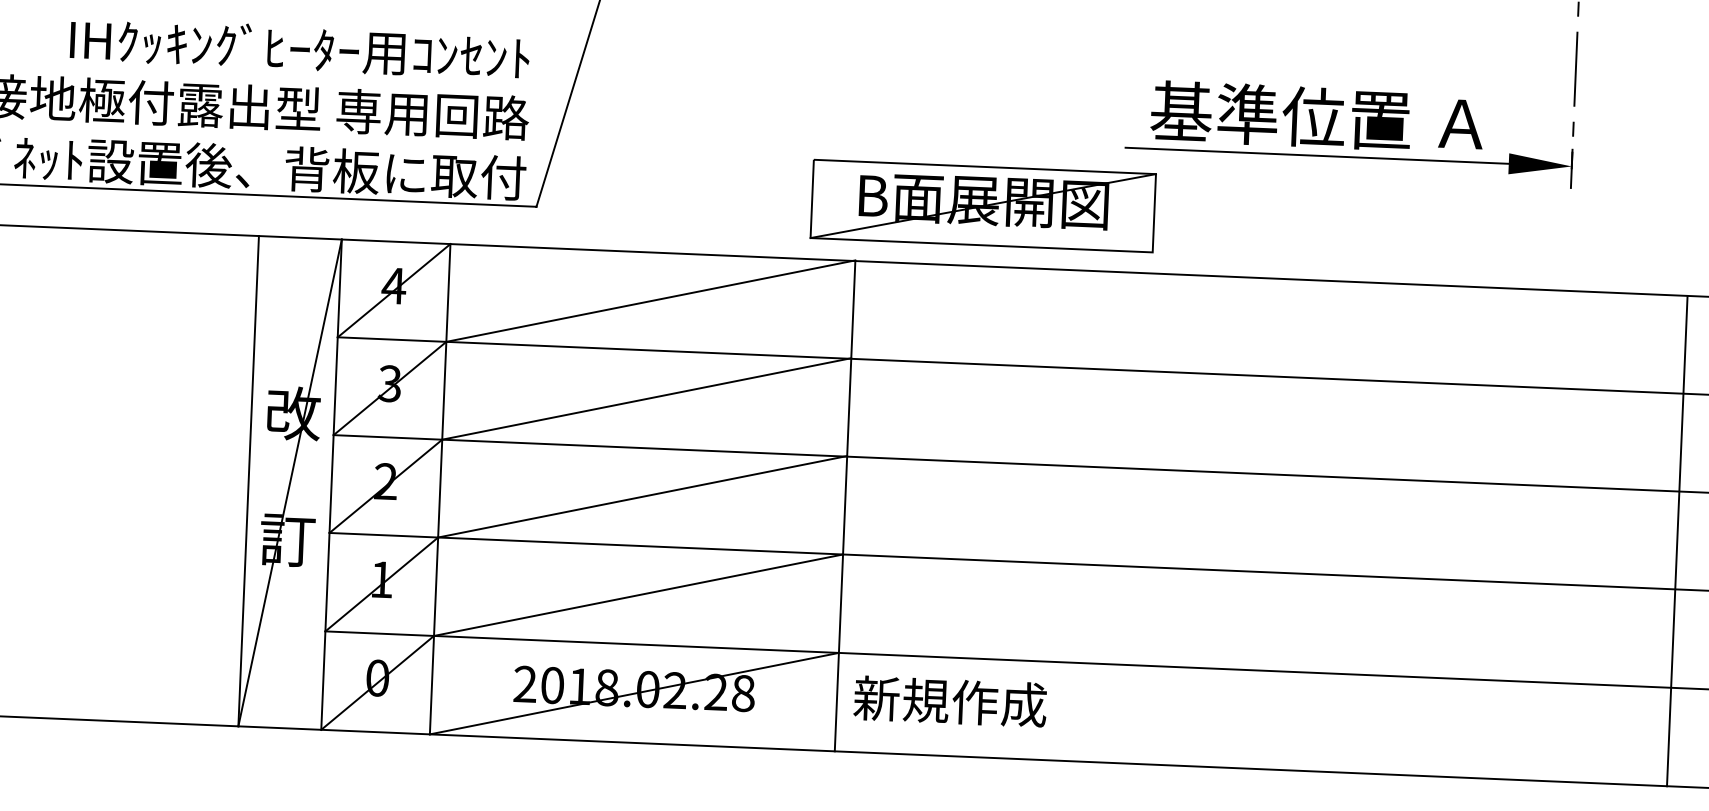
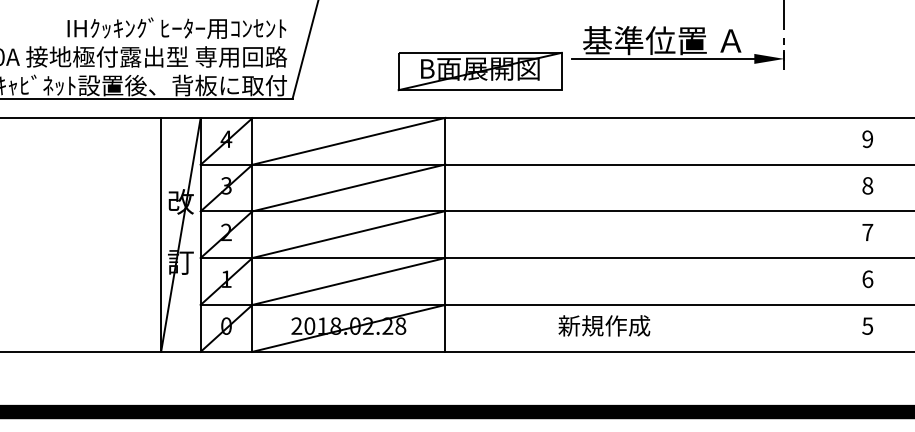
part: (981, 206) -> (479, 71), moved
line: (1676, 539) -> (841, 234), removed
text: (950, 700) -> (604, 325), moved

